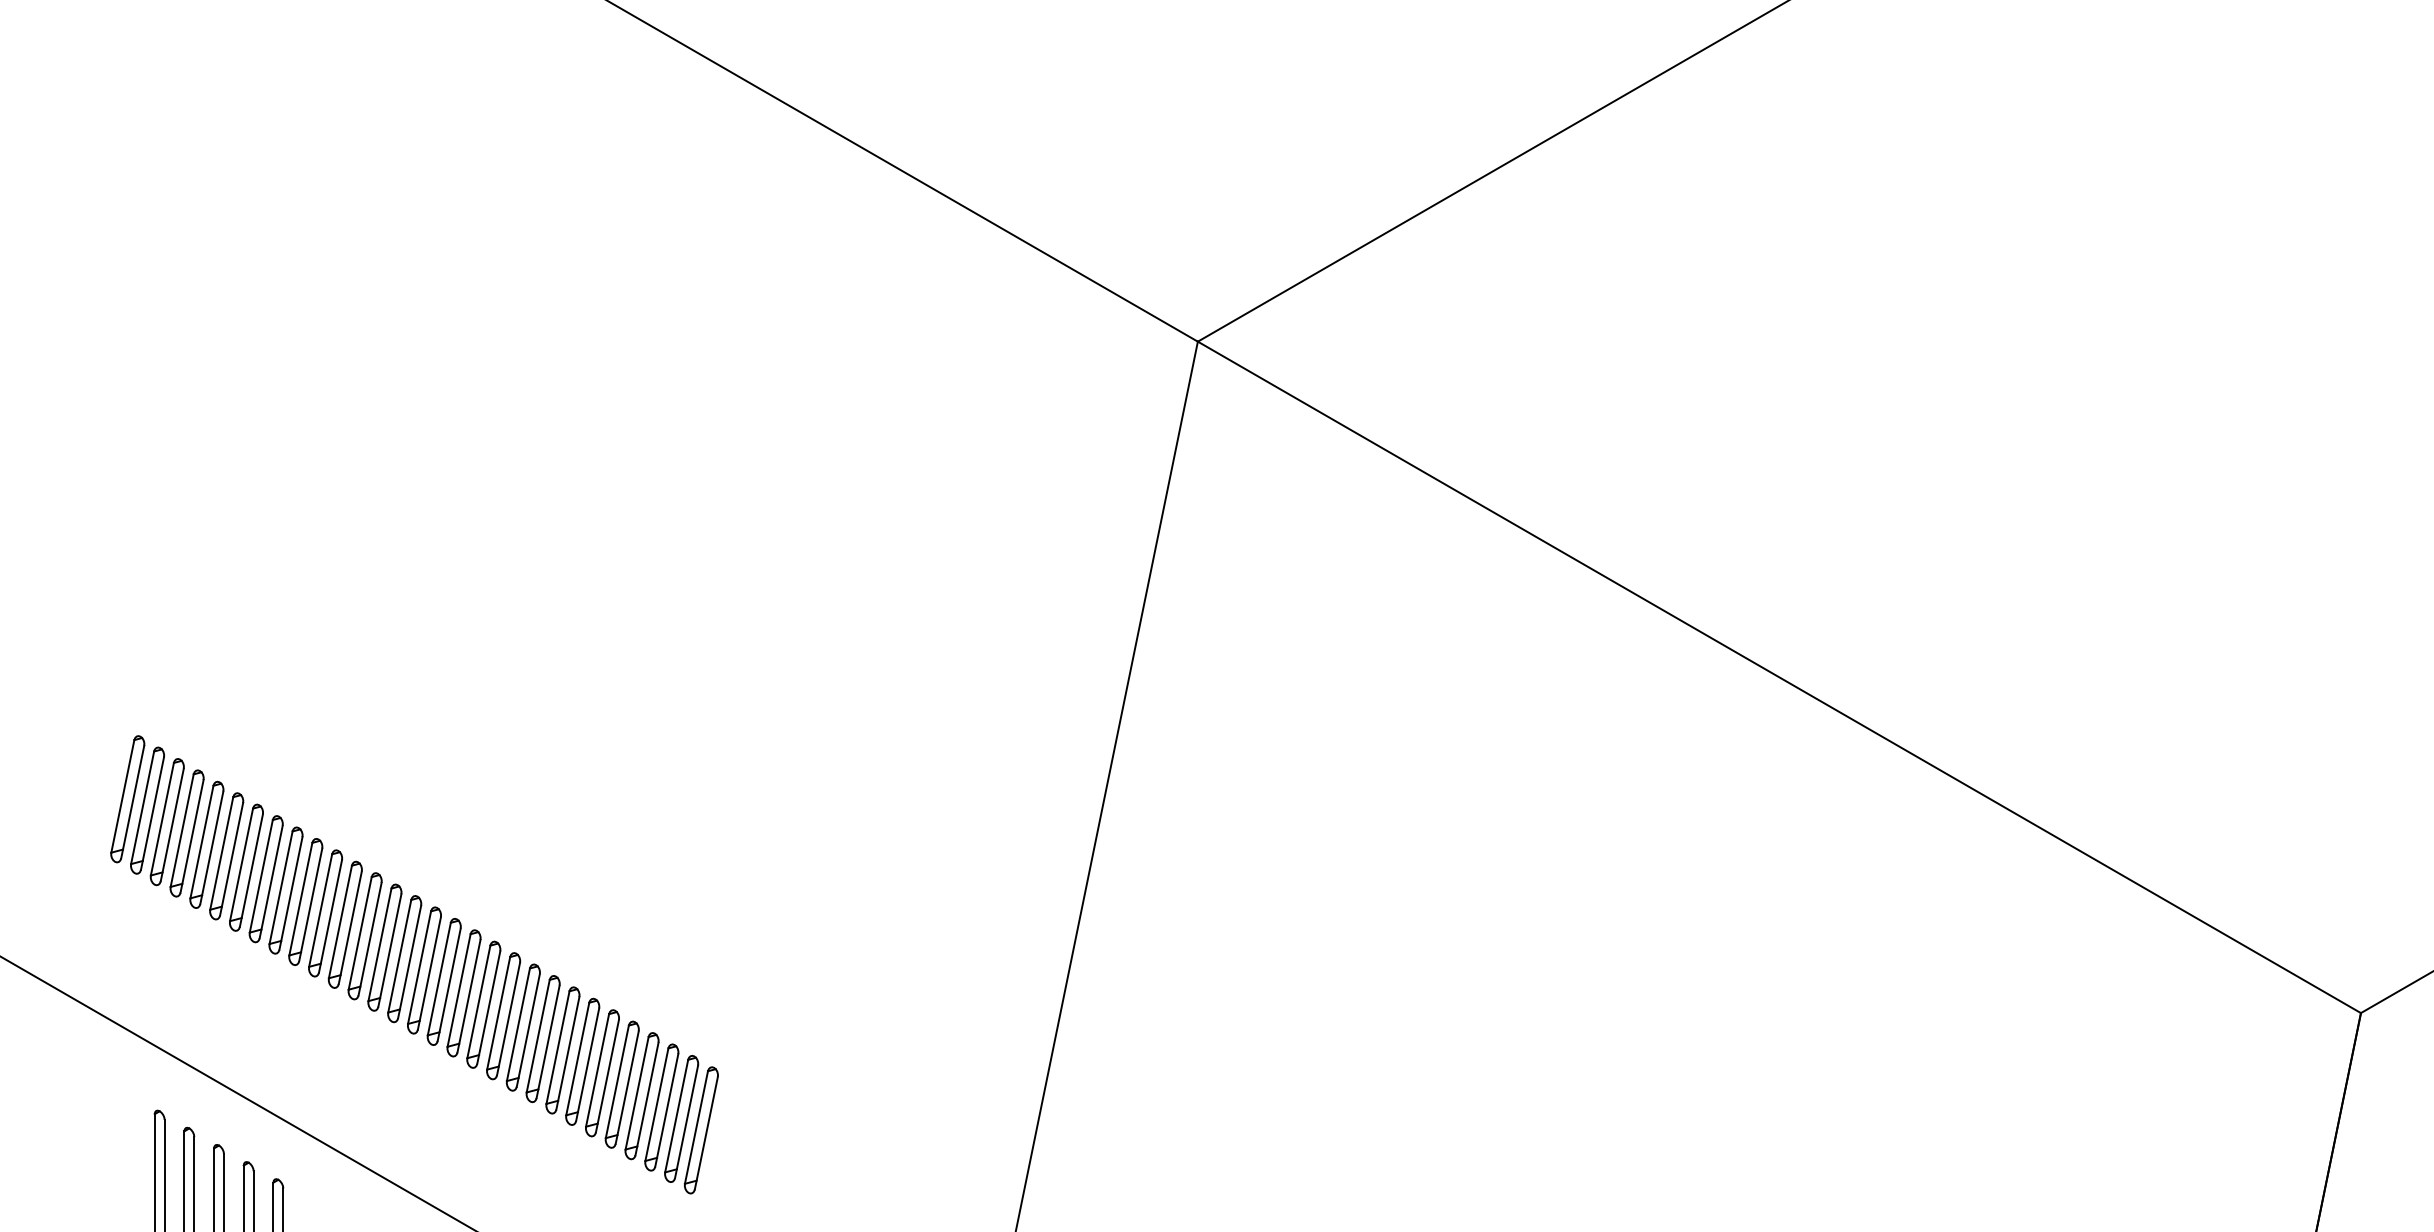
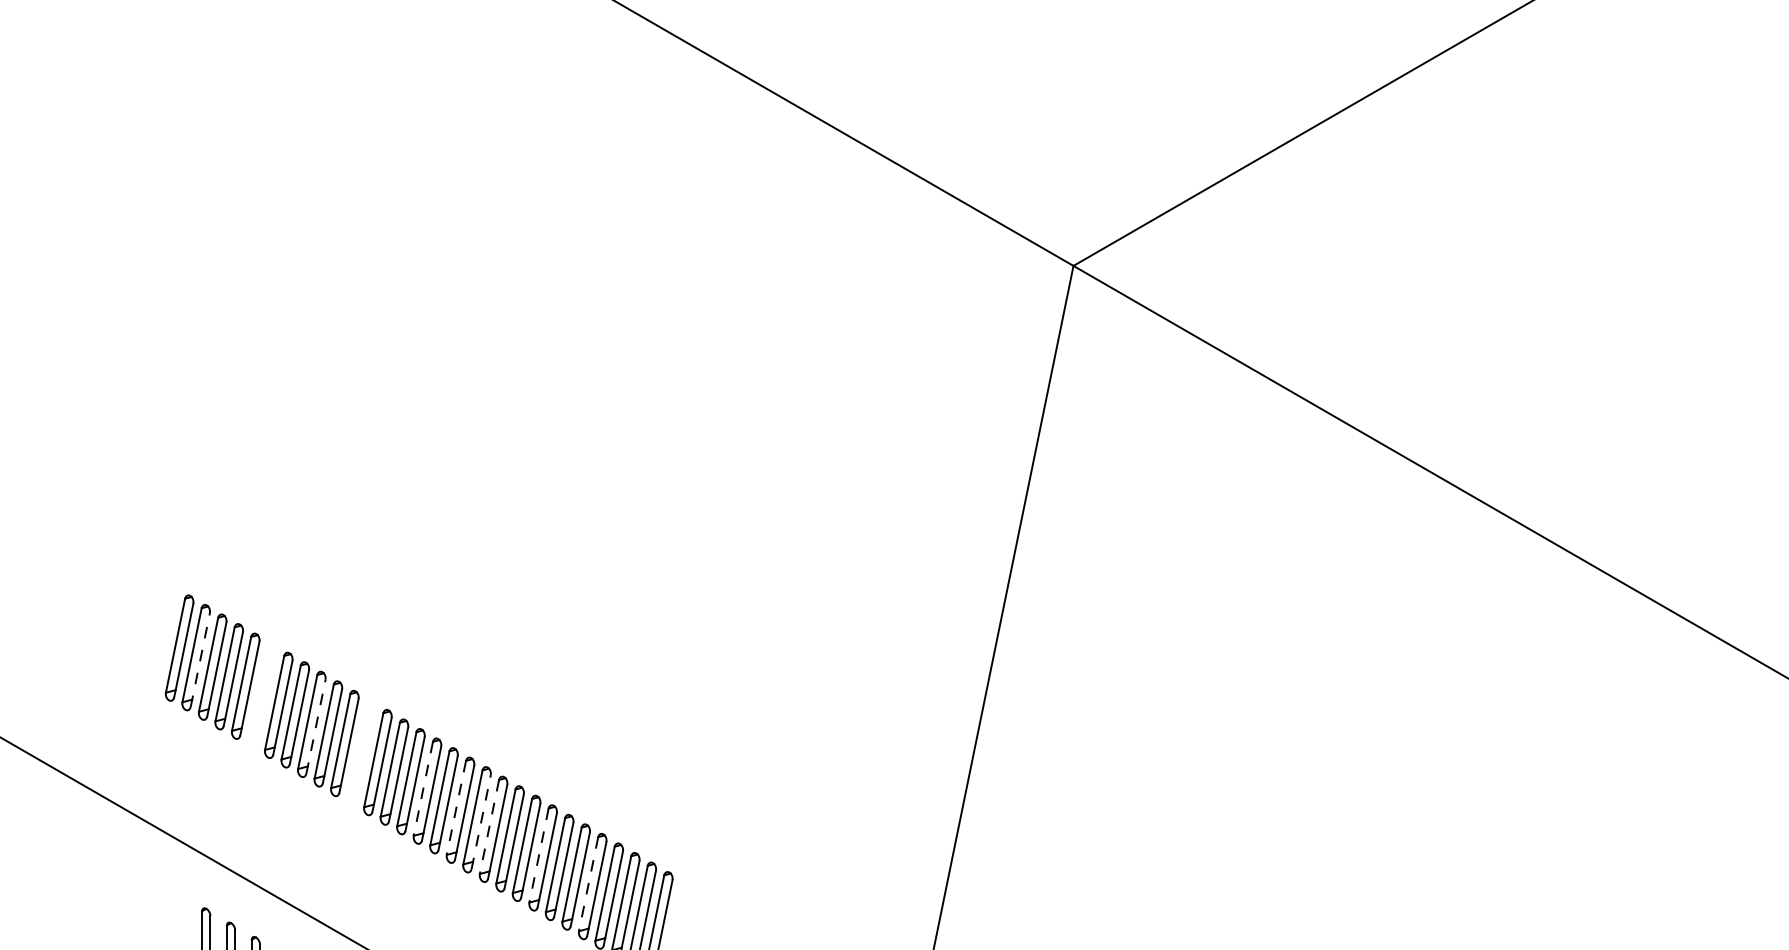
line: (152, 813) -> (200, 660), solid -> dashed
part: (226, 856) -> (262, 695), removed
line: (291, 892) -> (316, 726), solid -> dashed
part: (344, 924) -> (360, 752), removed
line: (419, 968) -> (423, 789), solid -> dashed
line: (459, 991) -> (456, 808), solid -> dashed
line: (488, 1007) -> (480, 822), solid -> dashed
line: (498, 1013) -> (489, 827), solid -> dashed
line: (557, 1048) -> (538, 856), solid -> dashed
line: (617, 1082) -> (588, 884), solid -> dashed

